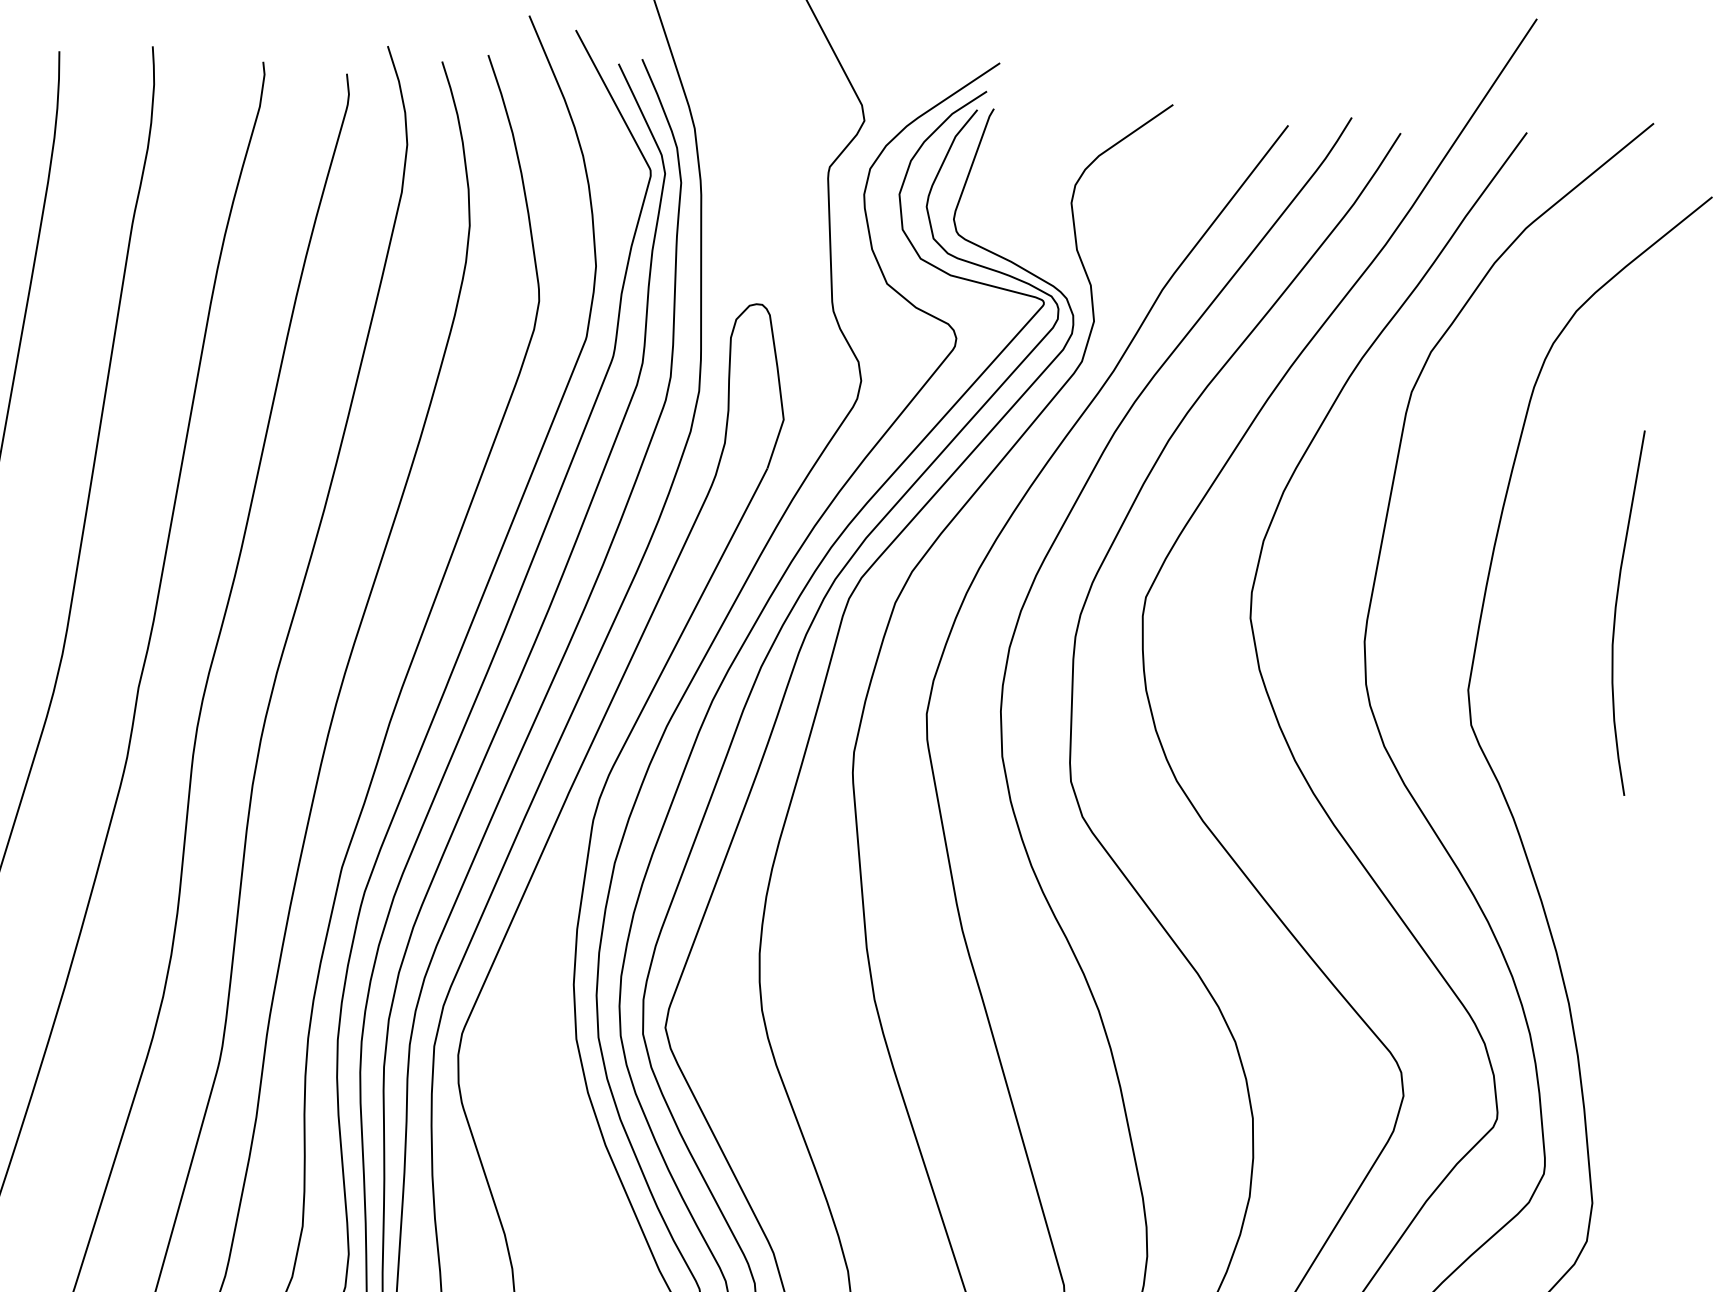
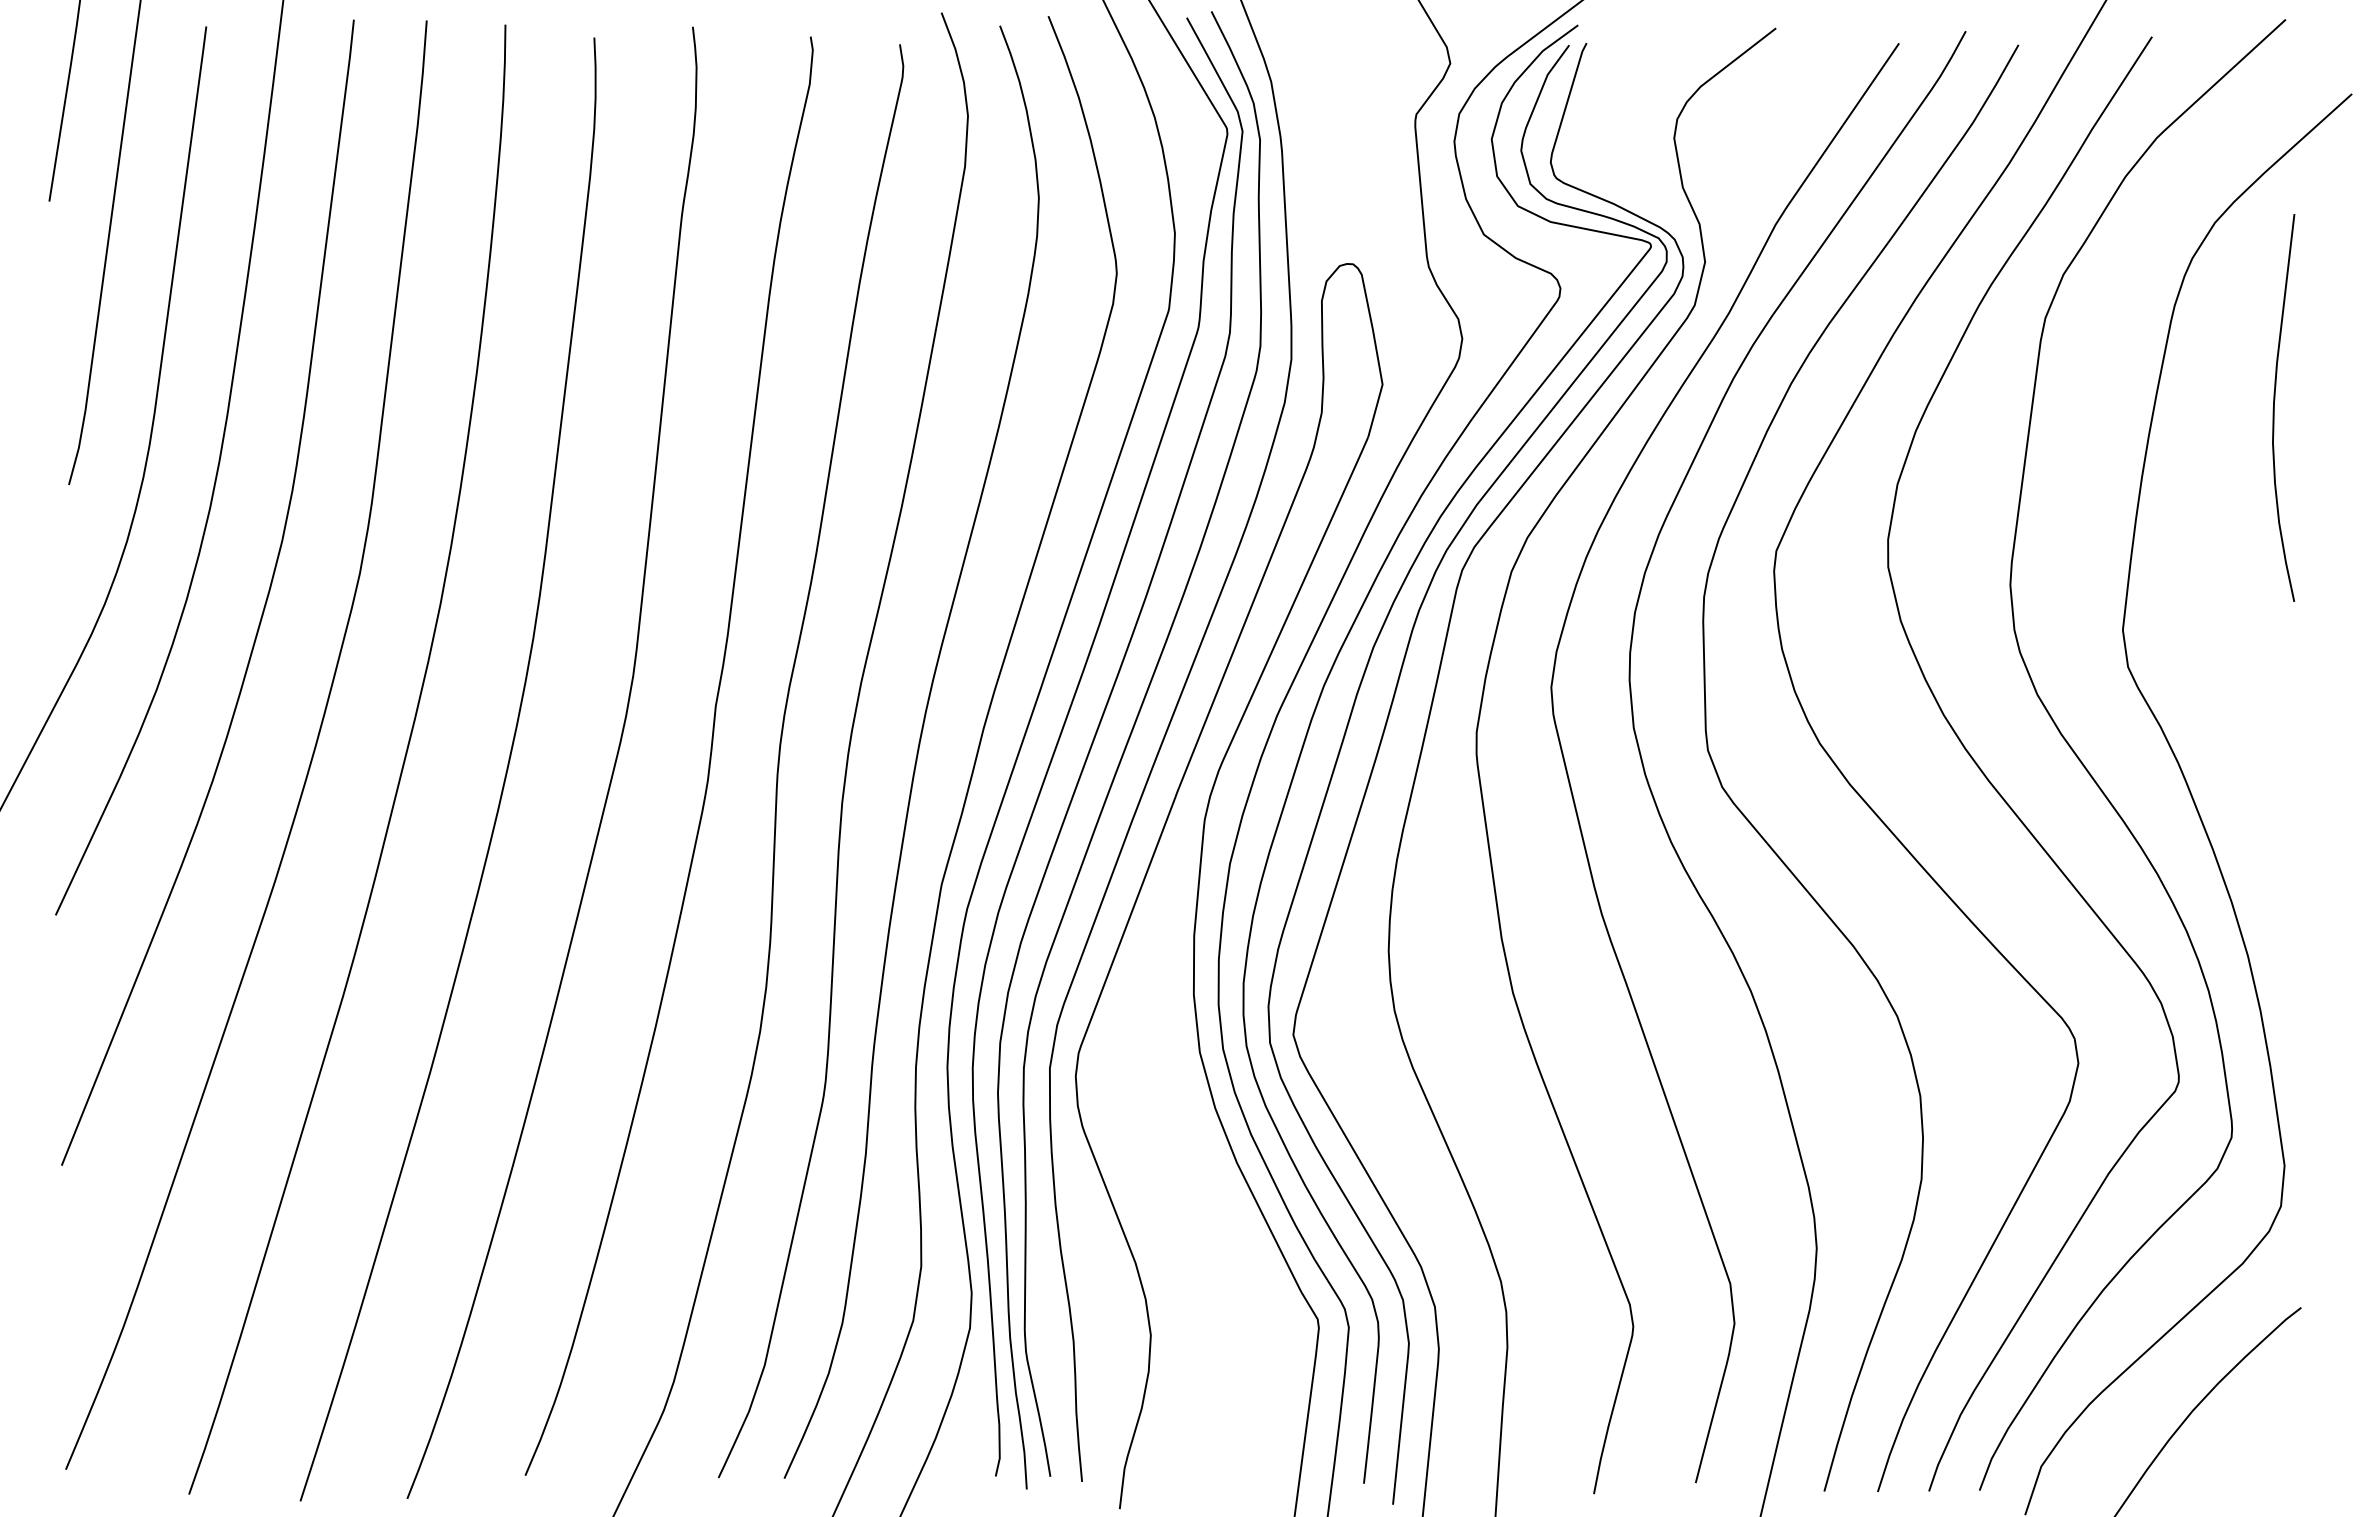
curve: (1615, 611) -> (2274, 407), moved

